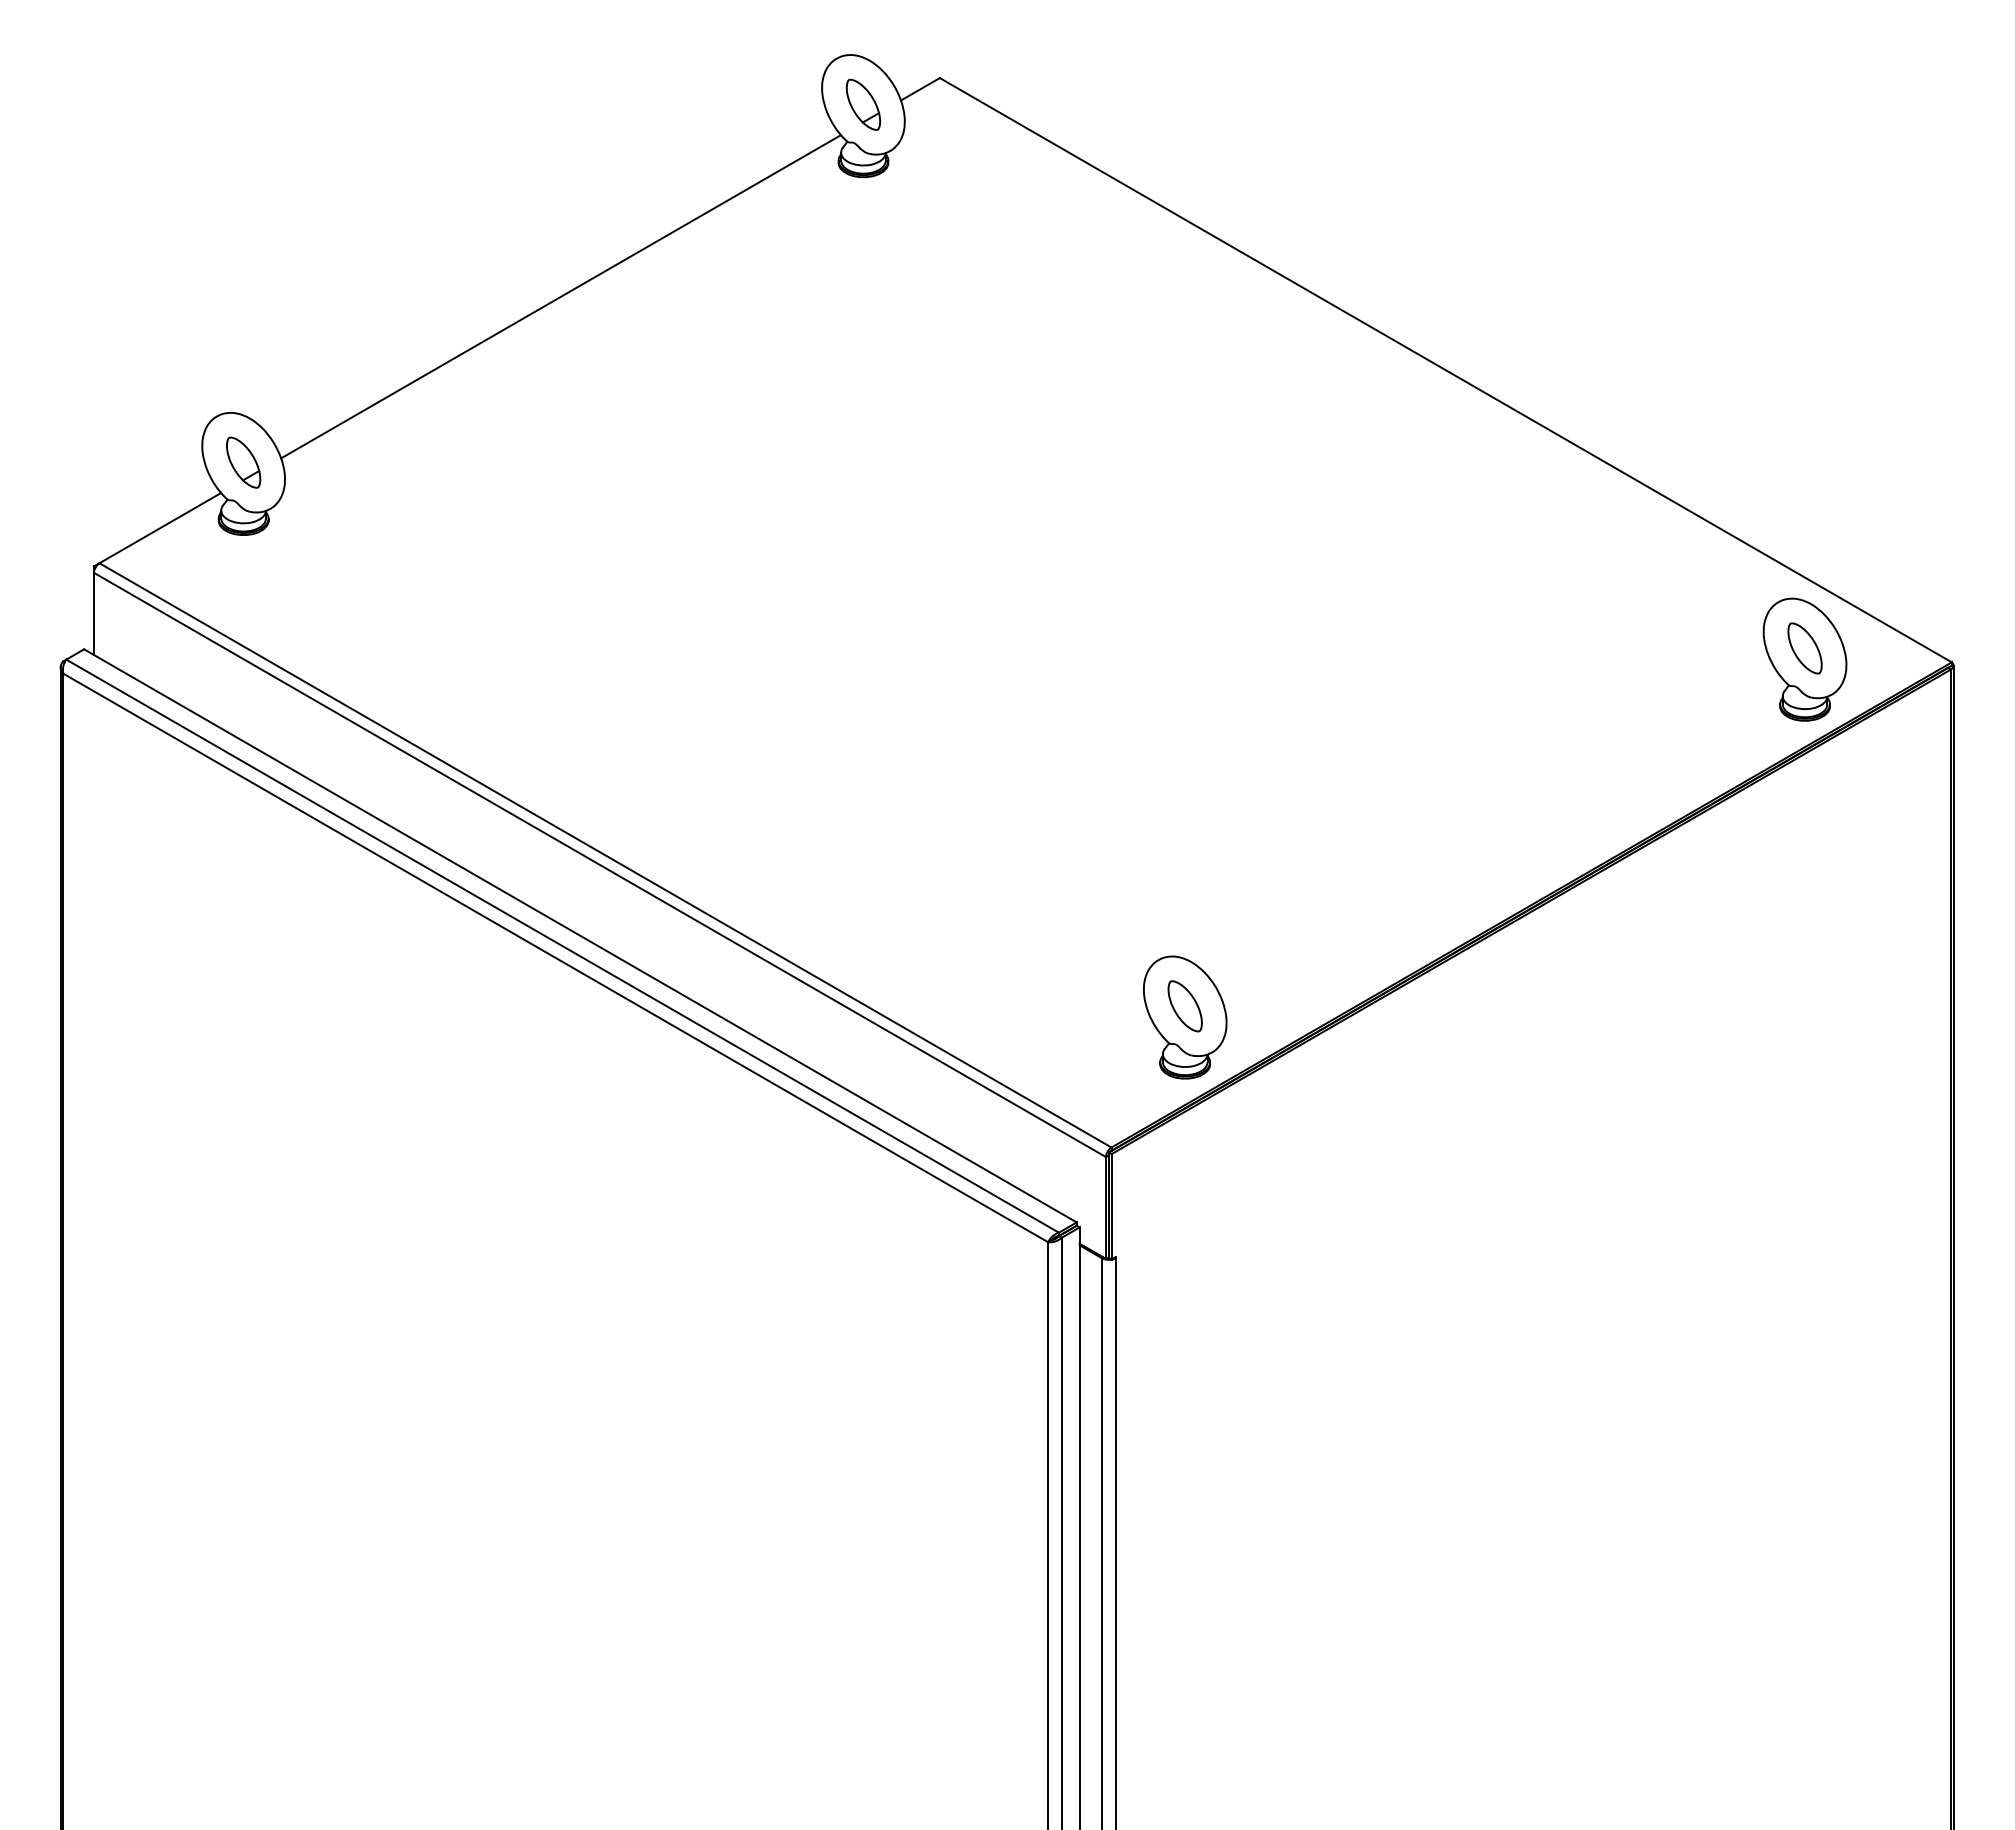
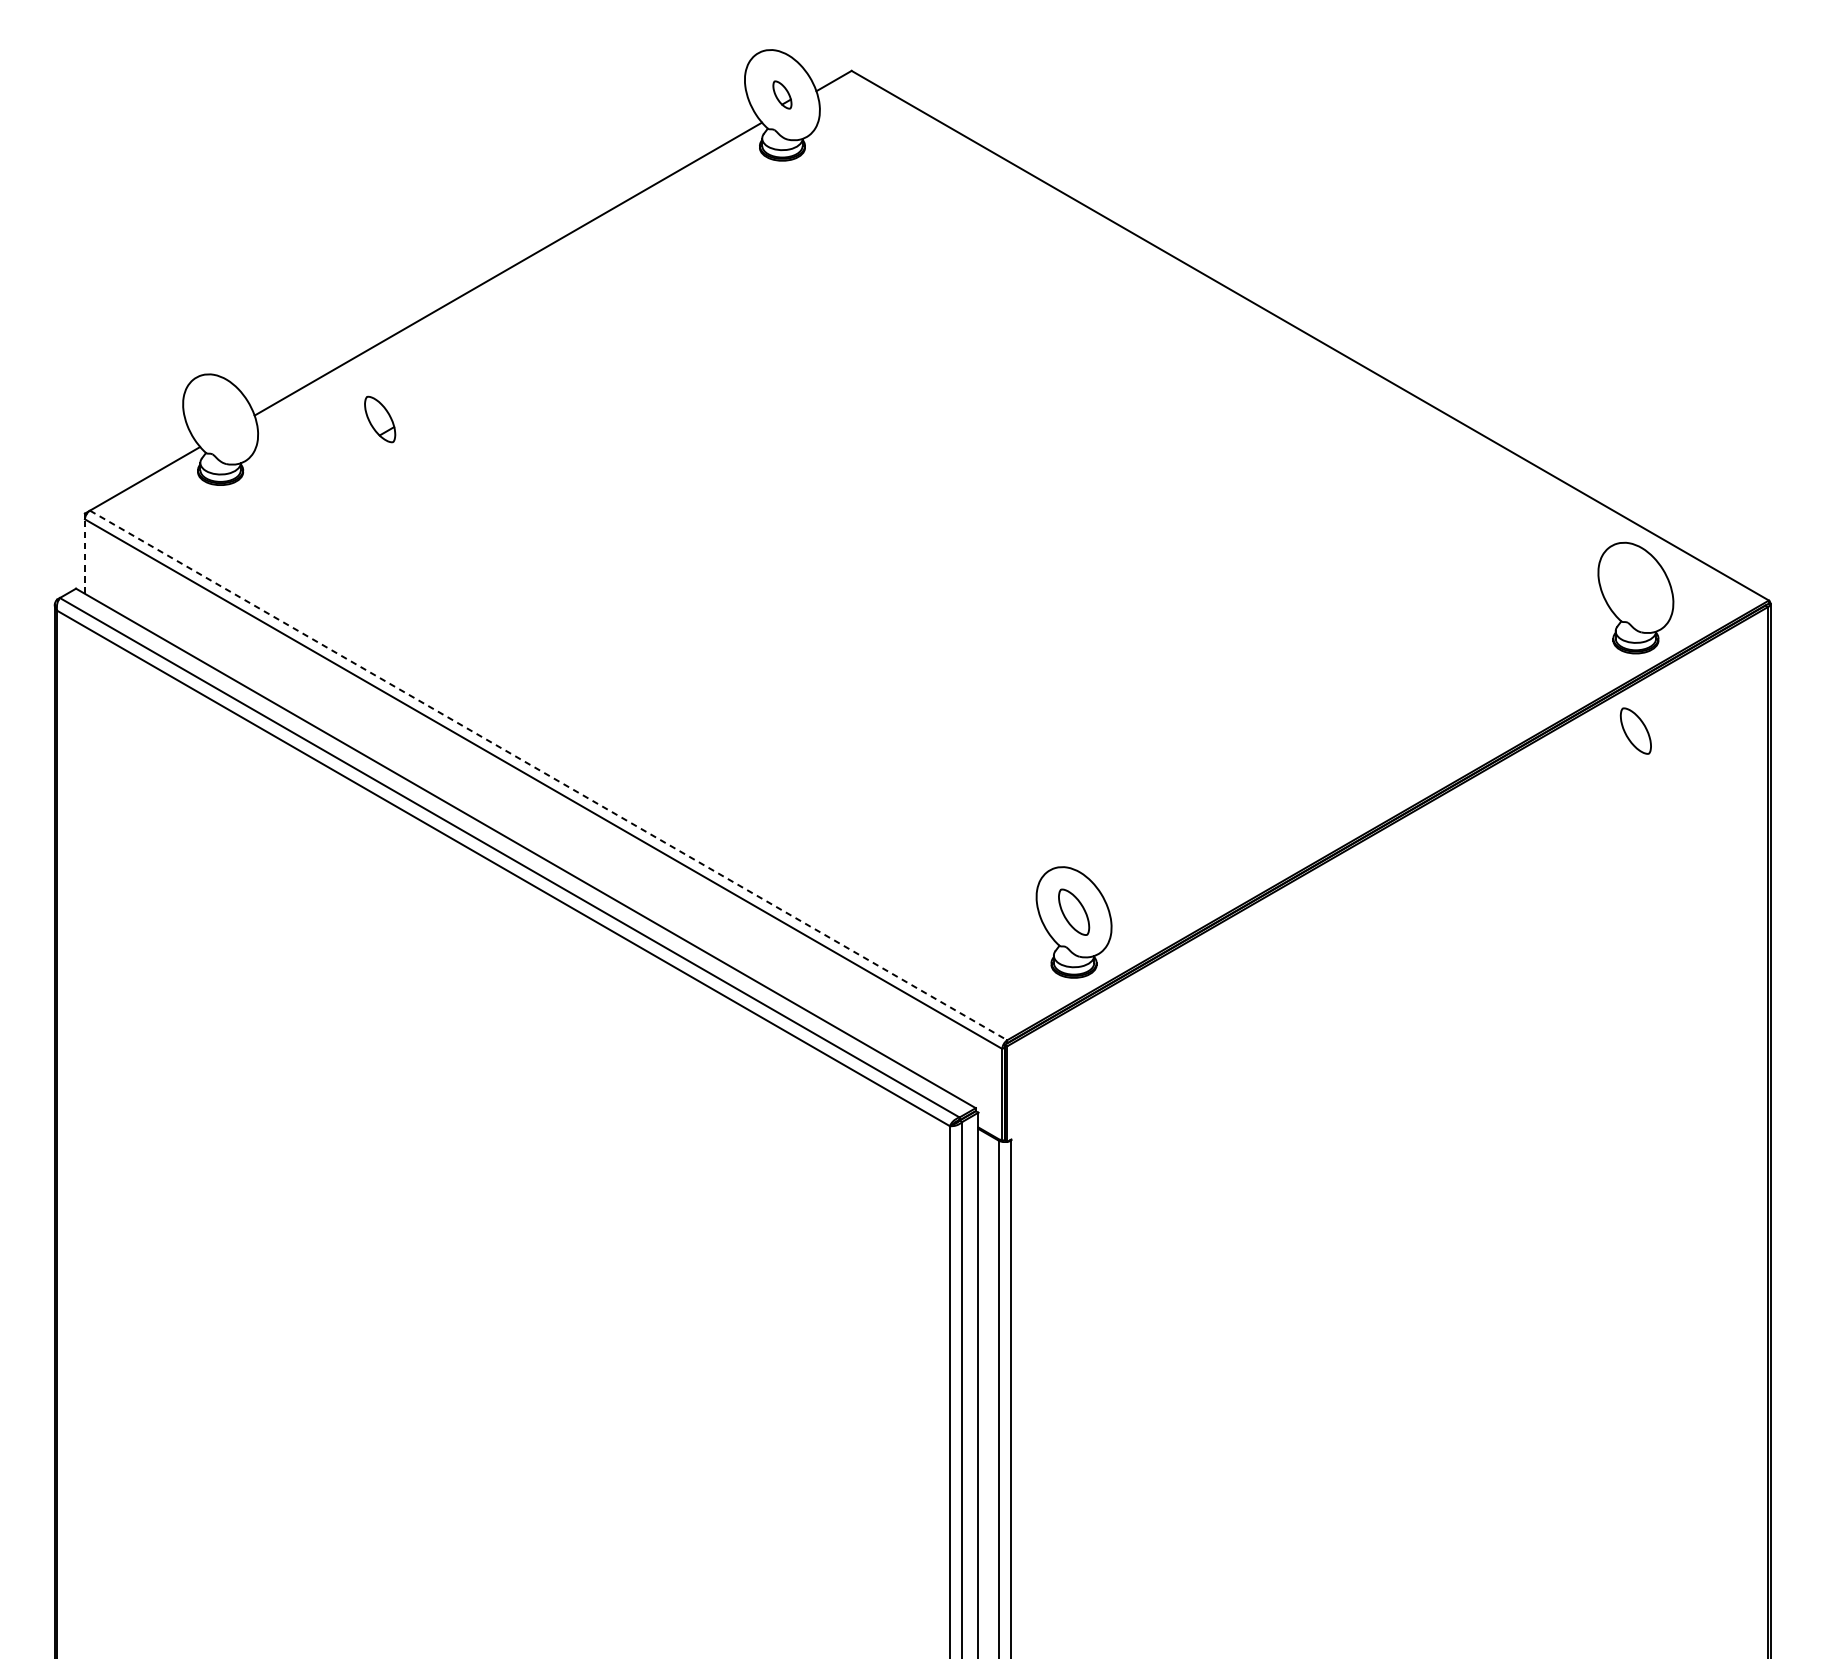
part: (863, 104) -> (782, 94), size x0.6
part: (243, 462) -> (380, 419), moved
line: (93, 613) -> (84, 556), solid -> dashed
part: (1804, 648) -> (1635, 731), moved
line: (605, 855) -> (548, 775), solid -> dashed

